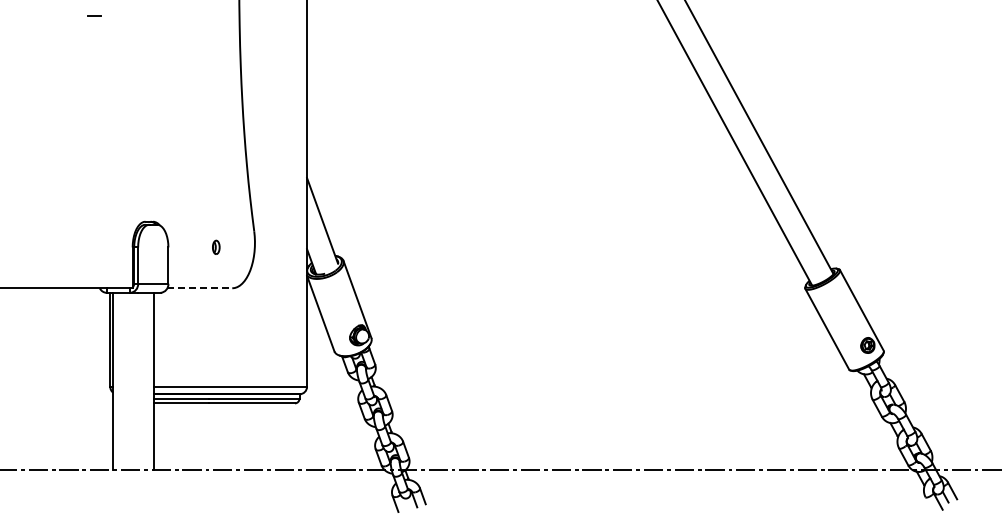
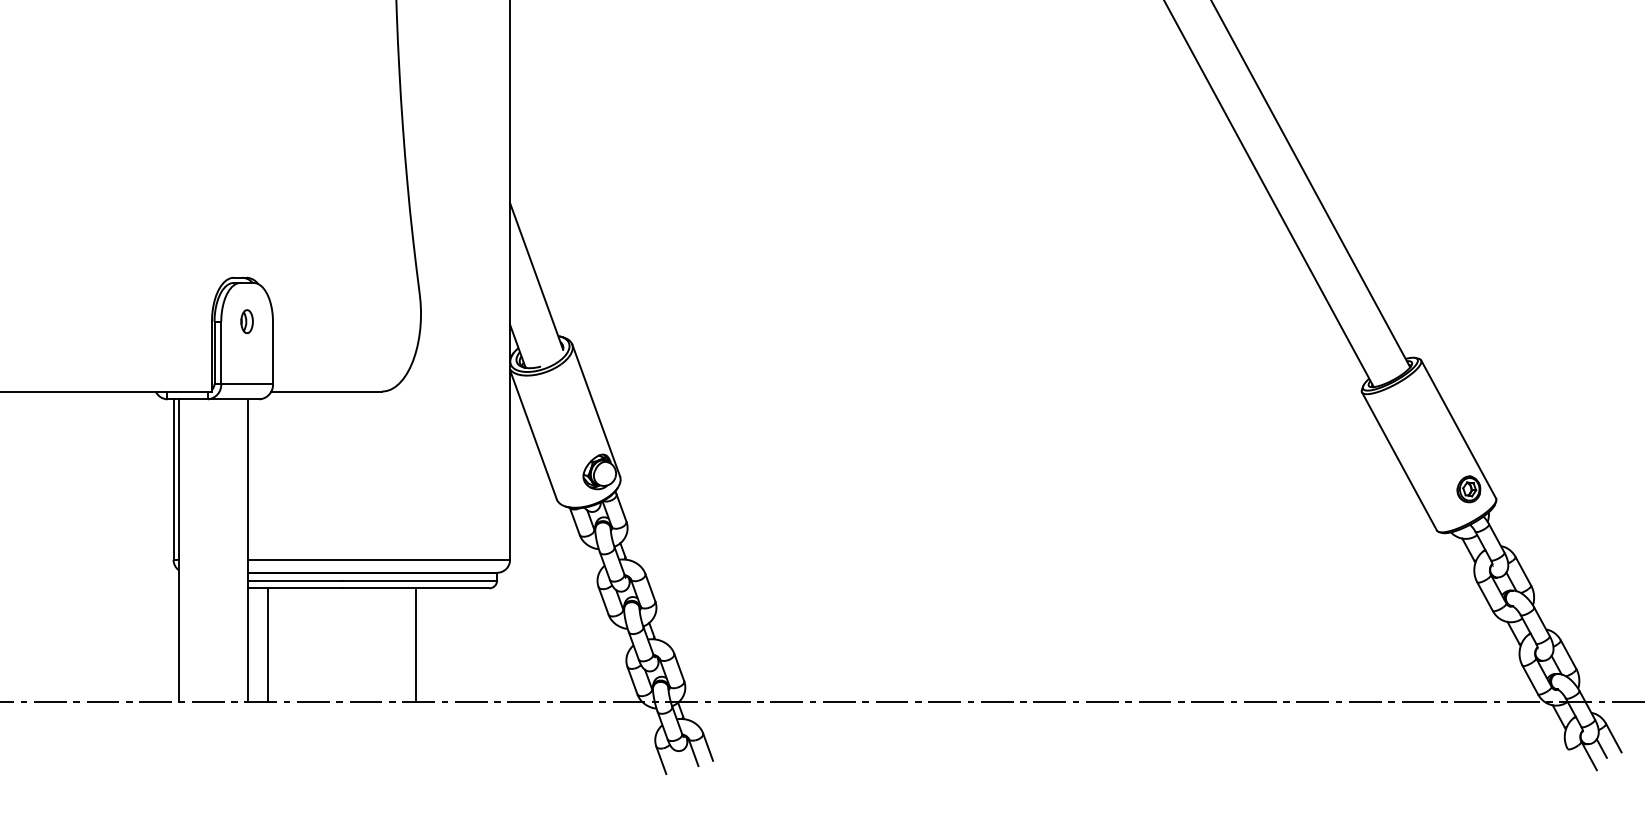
part: (216, 246) -> (247, 320), moved
line: (200, 288) -> (327, 391), dashed -> solid
line: (165, 436) -> (268, 644), added
line: (251, 436) -> (415, 644), added

